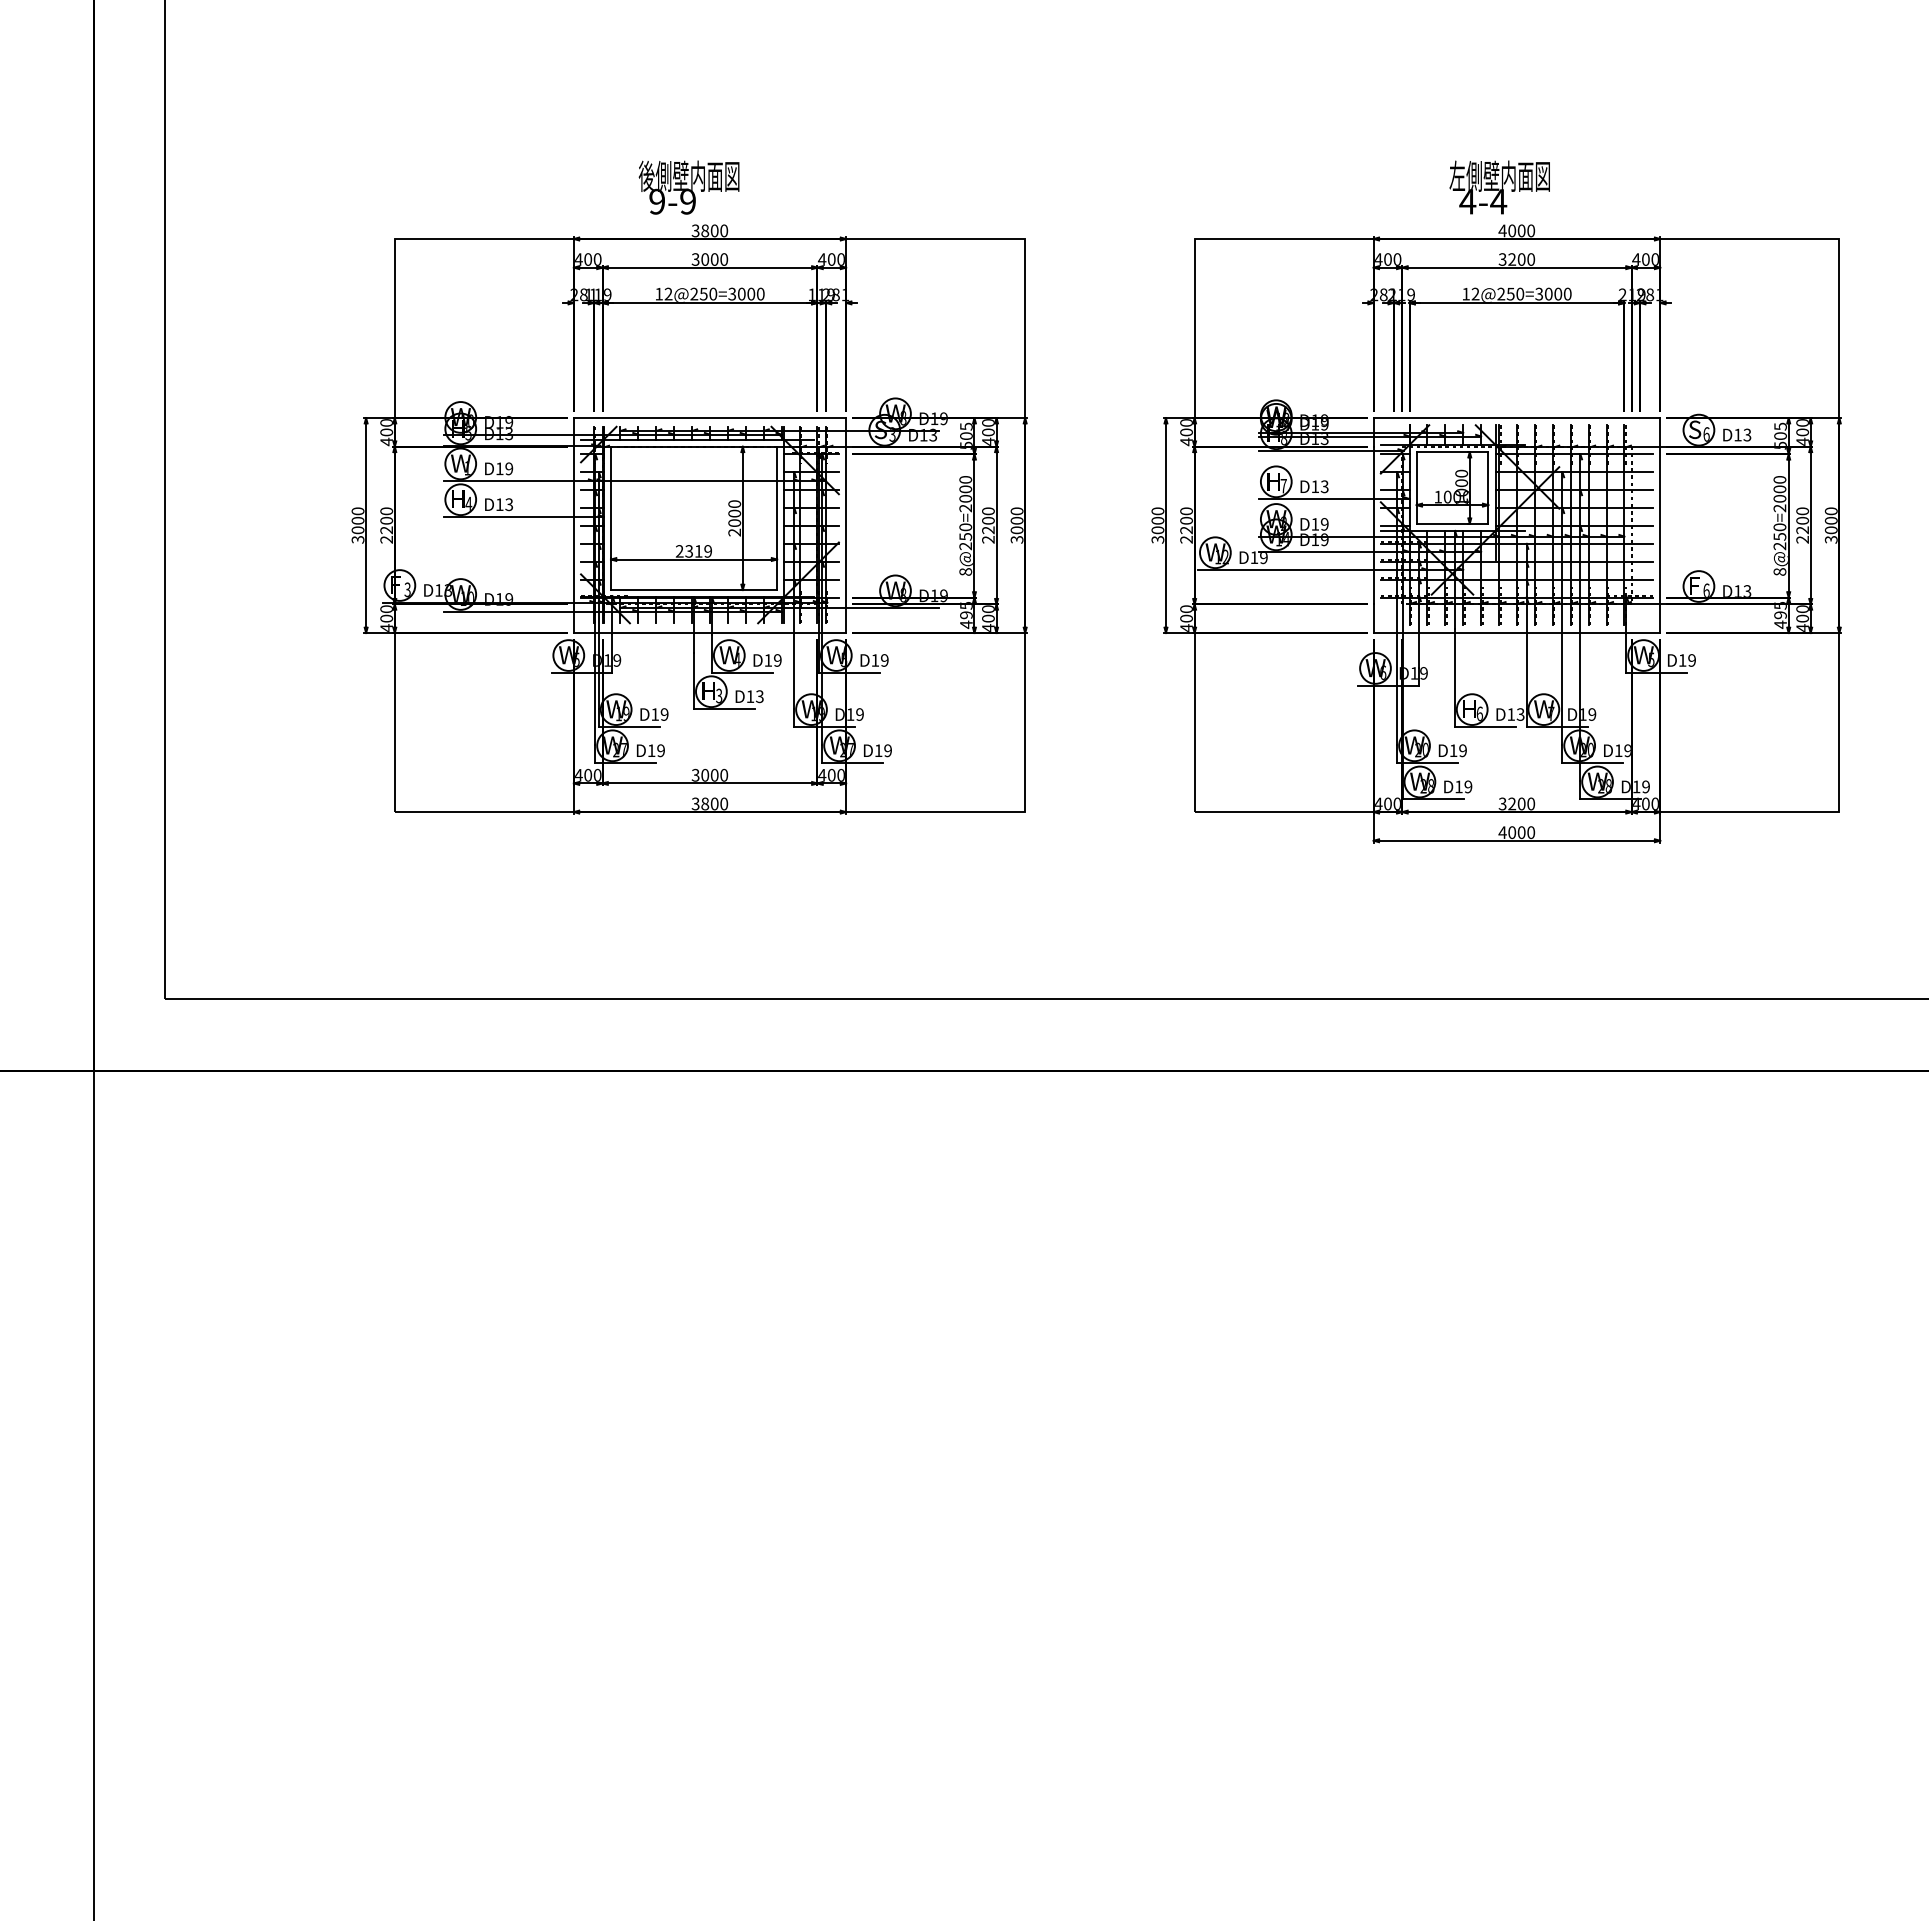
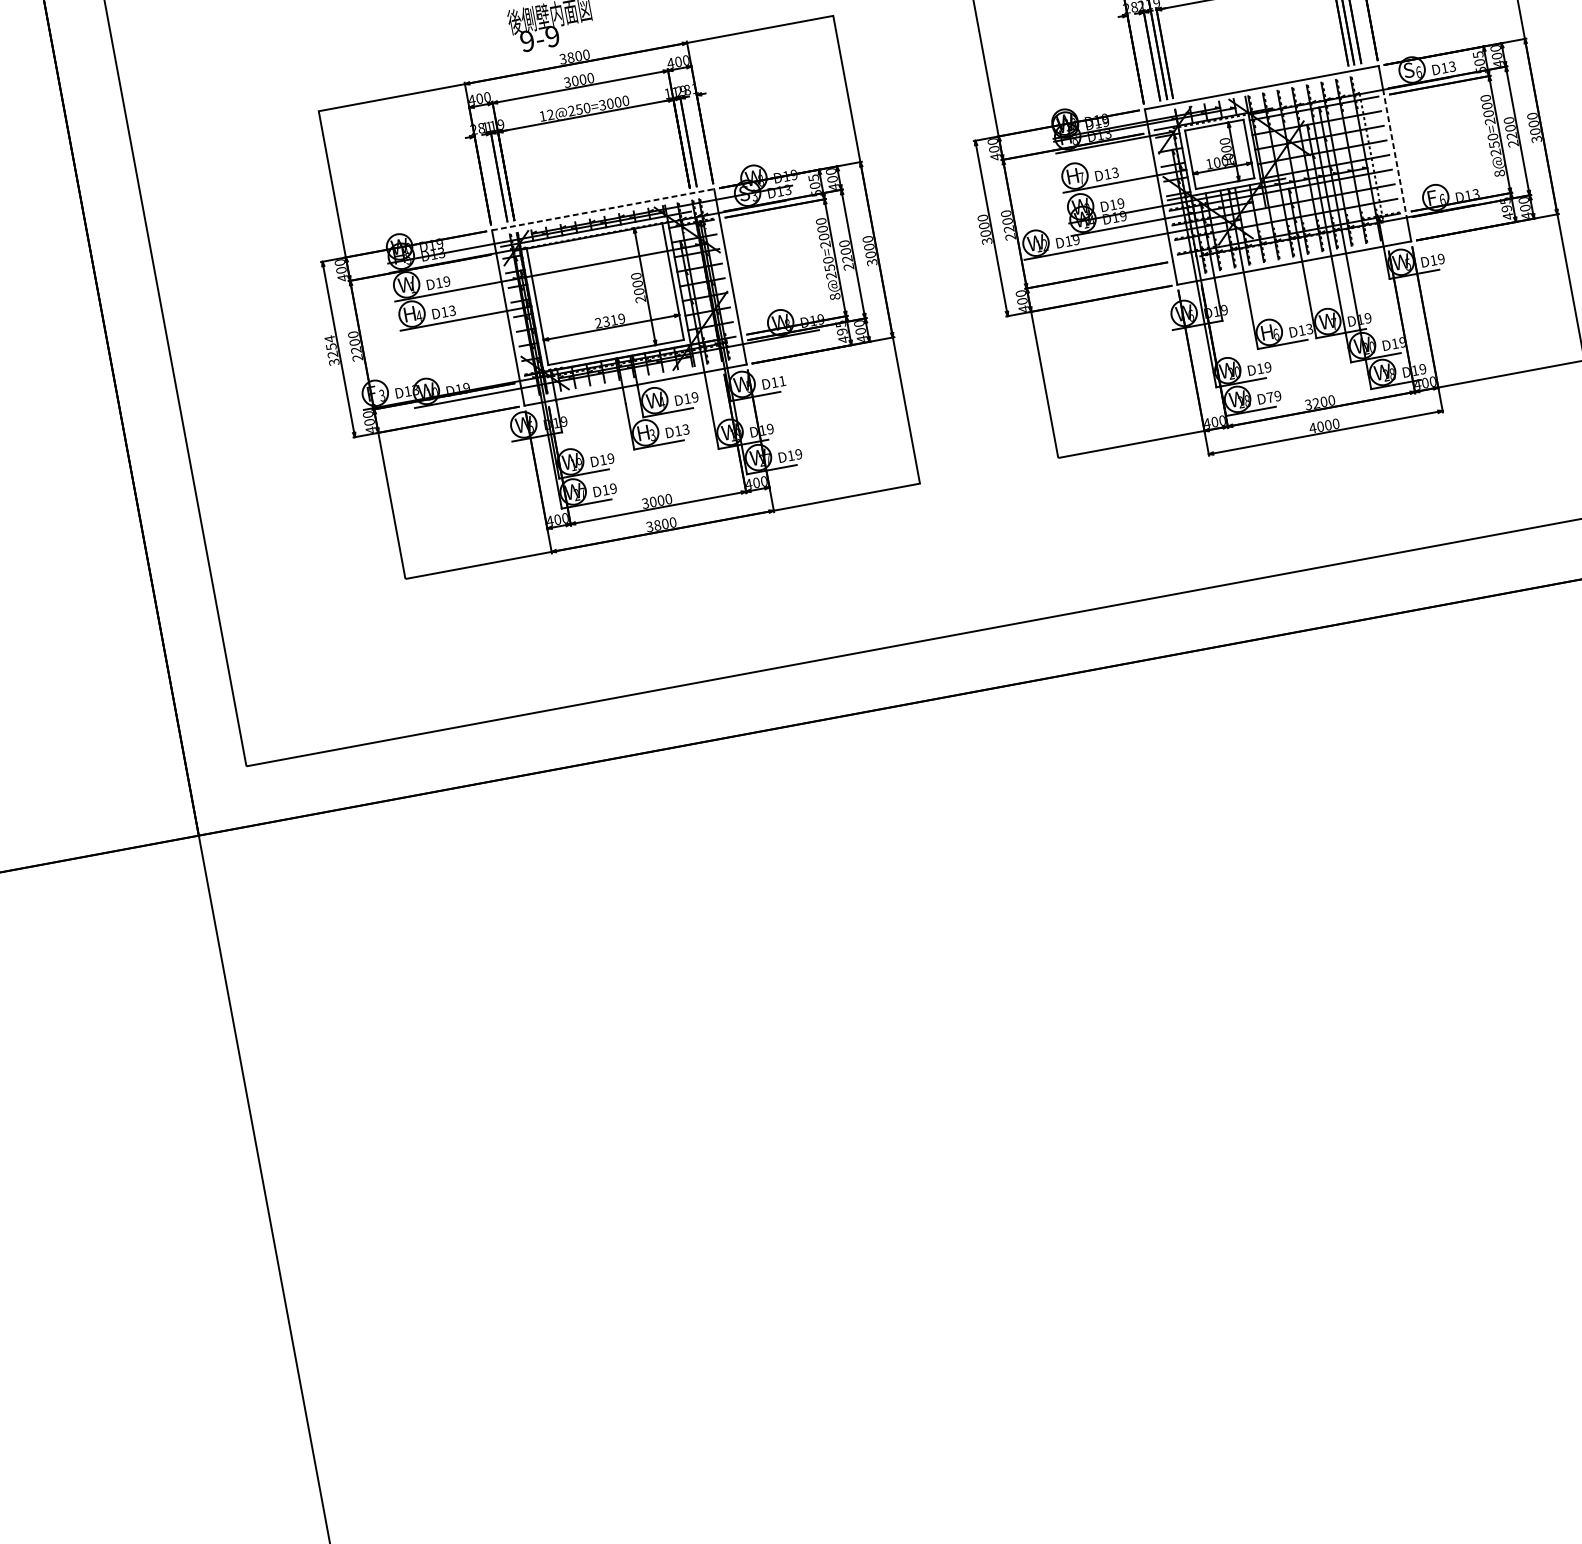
line: (710, 418) -> (603, 210), solid -> dashed
text: (357, 520) -> (330, 346), 3000 -> 3254
line: (1660, 525) -> (1395, 153), solid -> dashed
text: (884, 660) -> (782, 381), D19 -> D11
text: (1458, 786) -> (1269, 397), D19 -> D79

